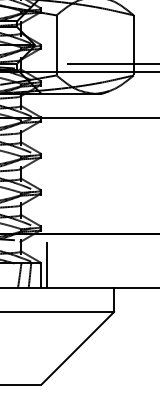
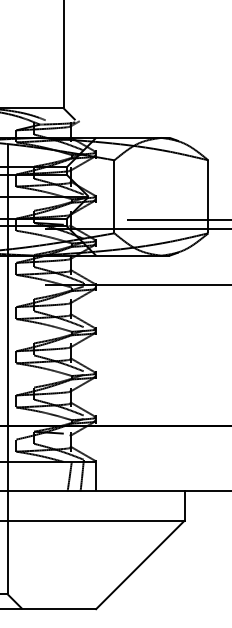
line: (47, 264) -> (103, 463), removed

